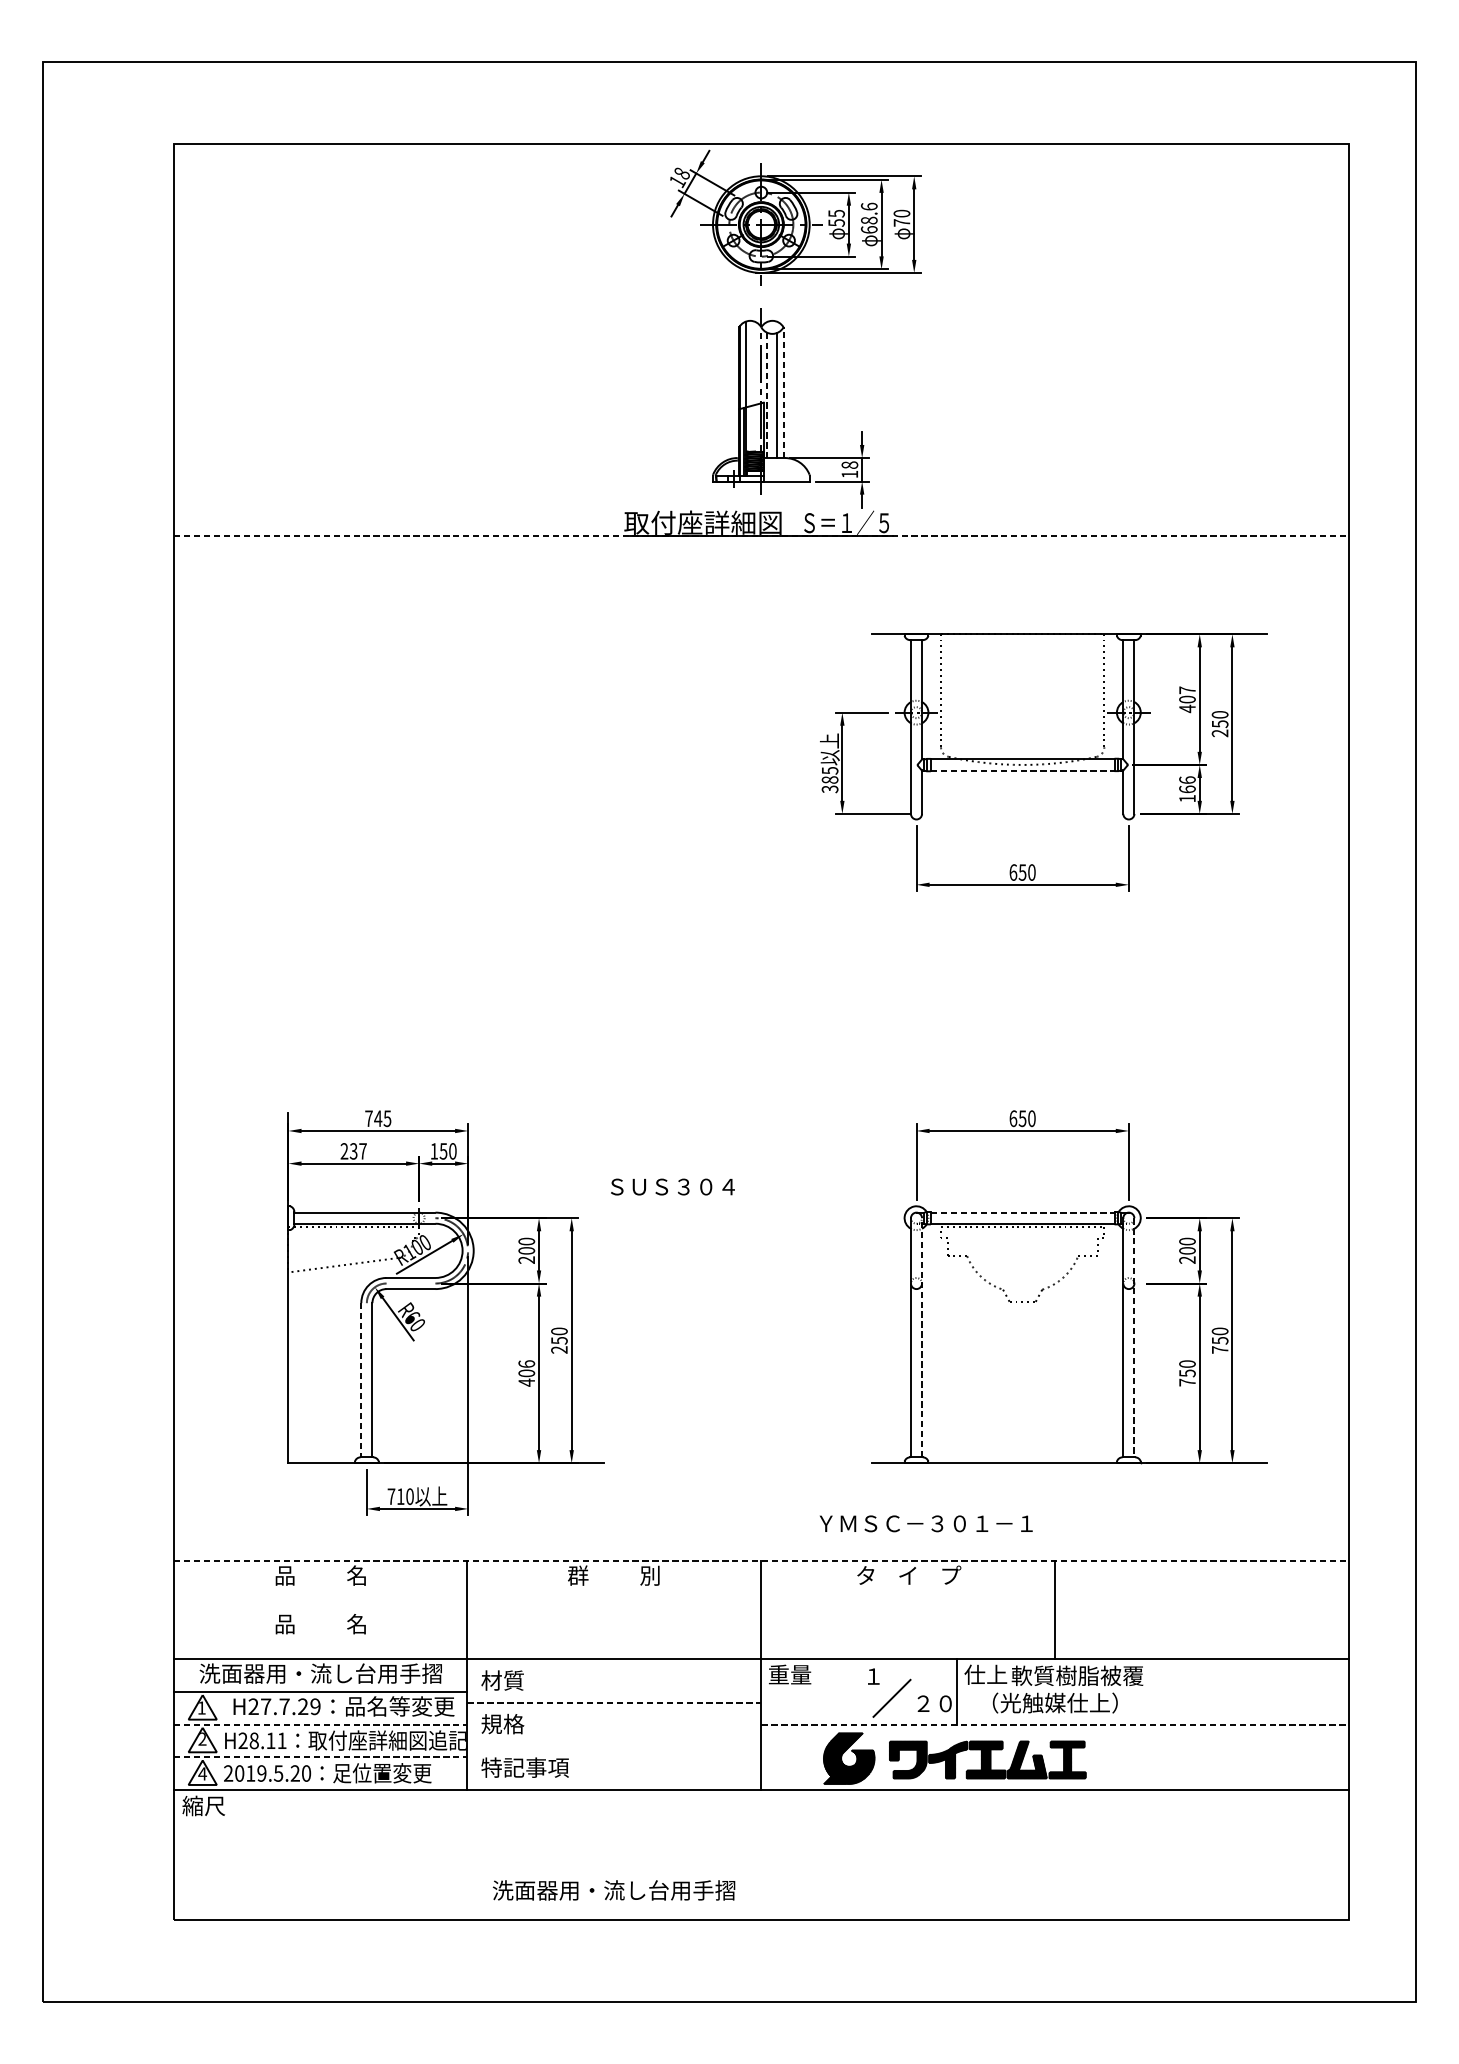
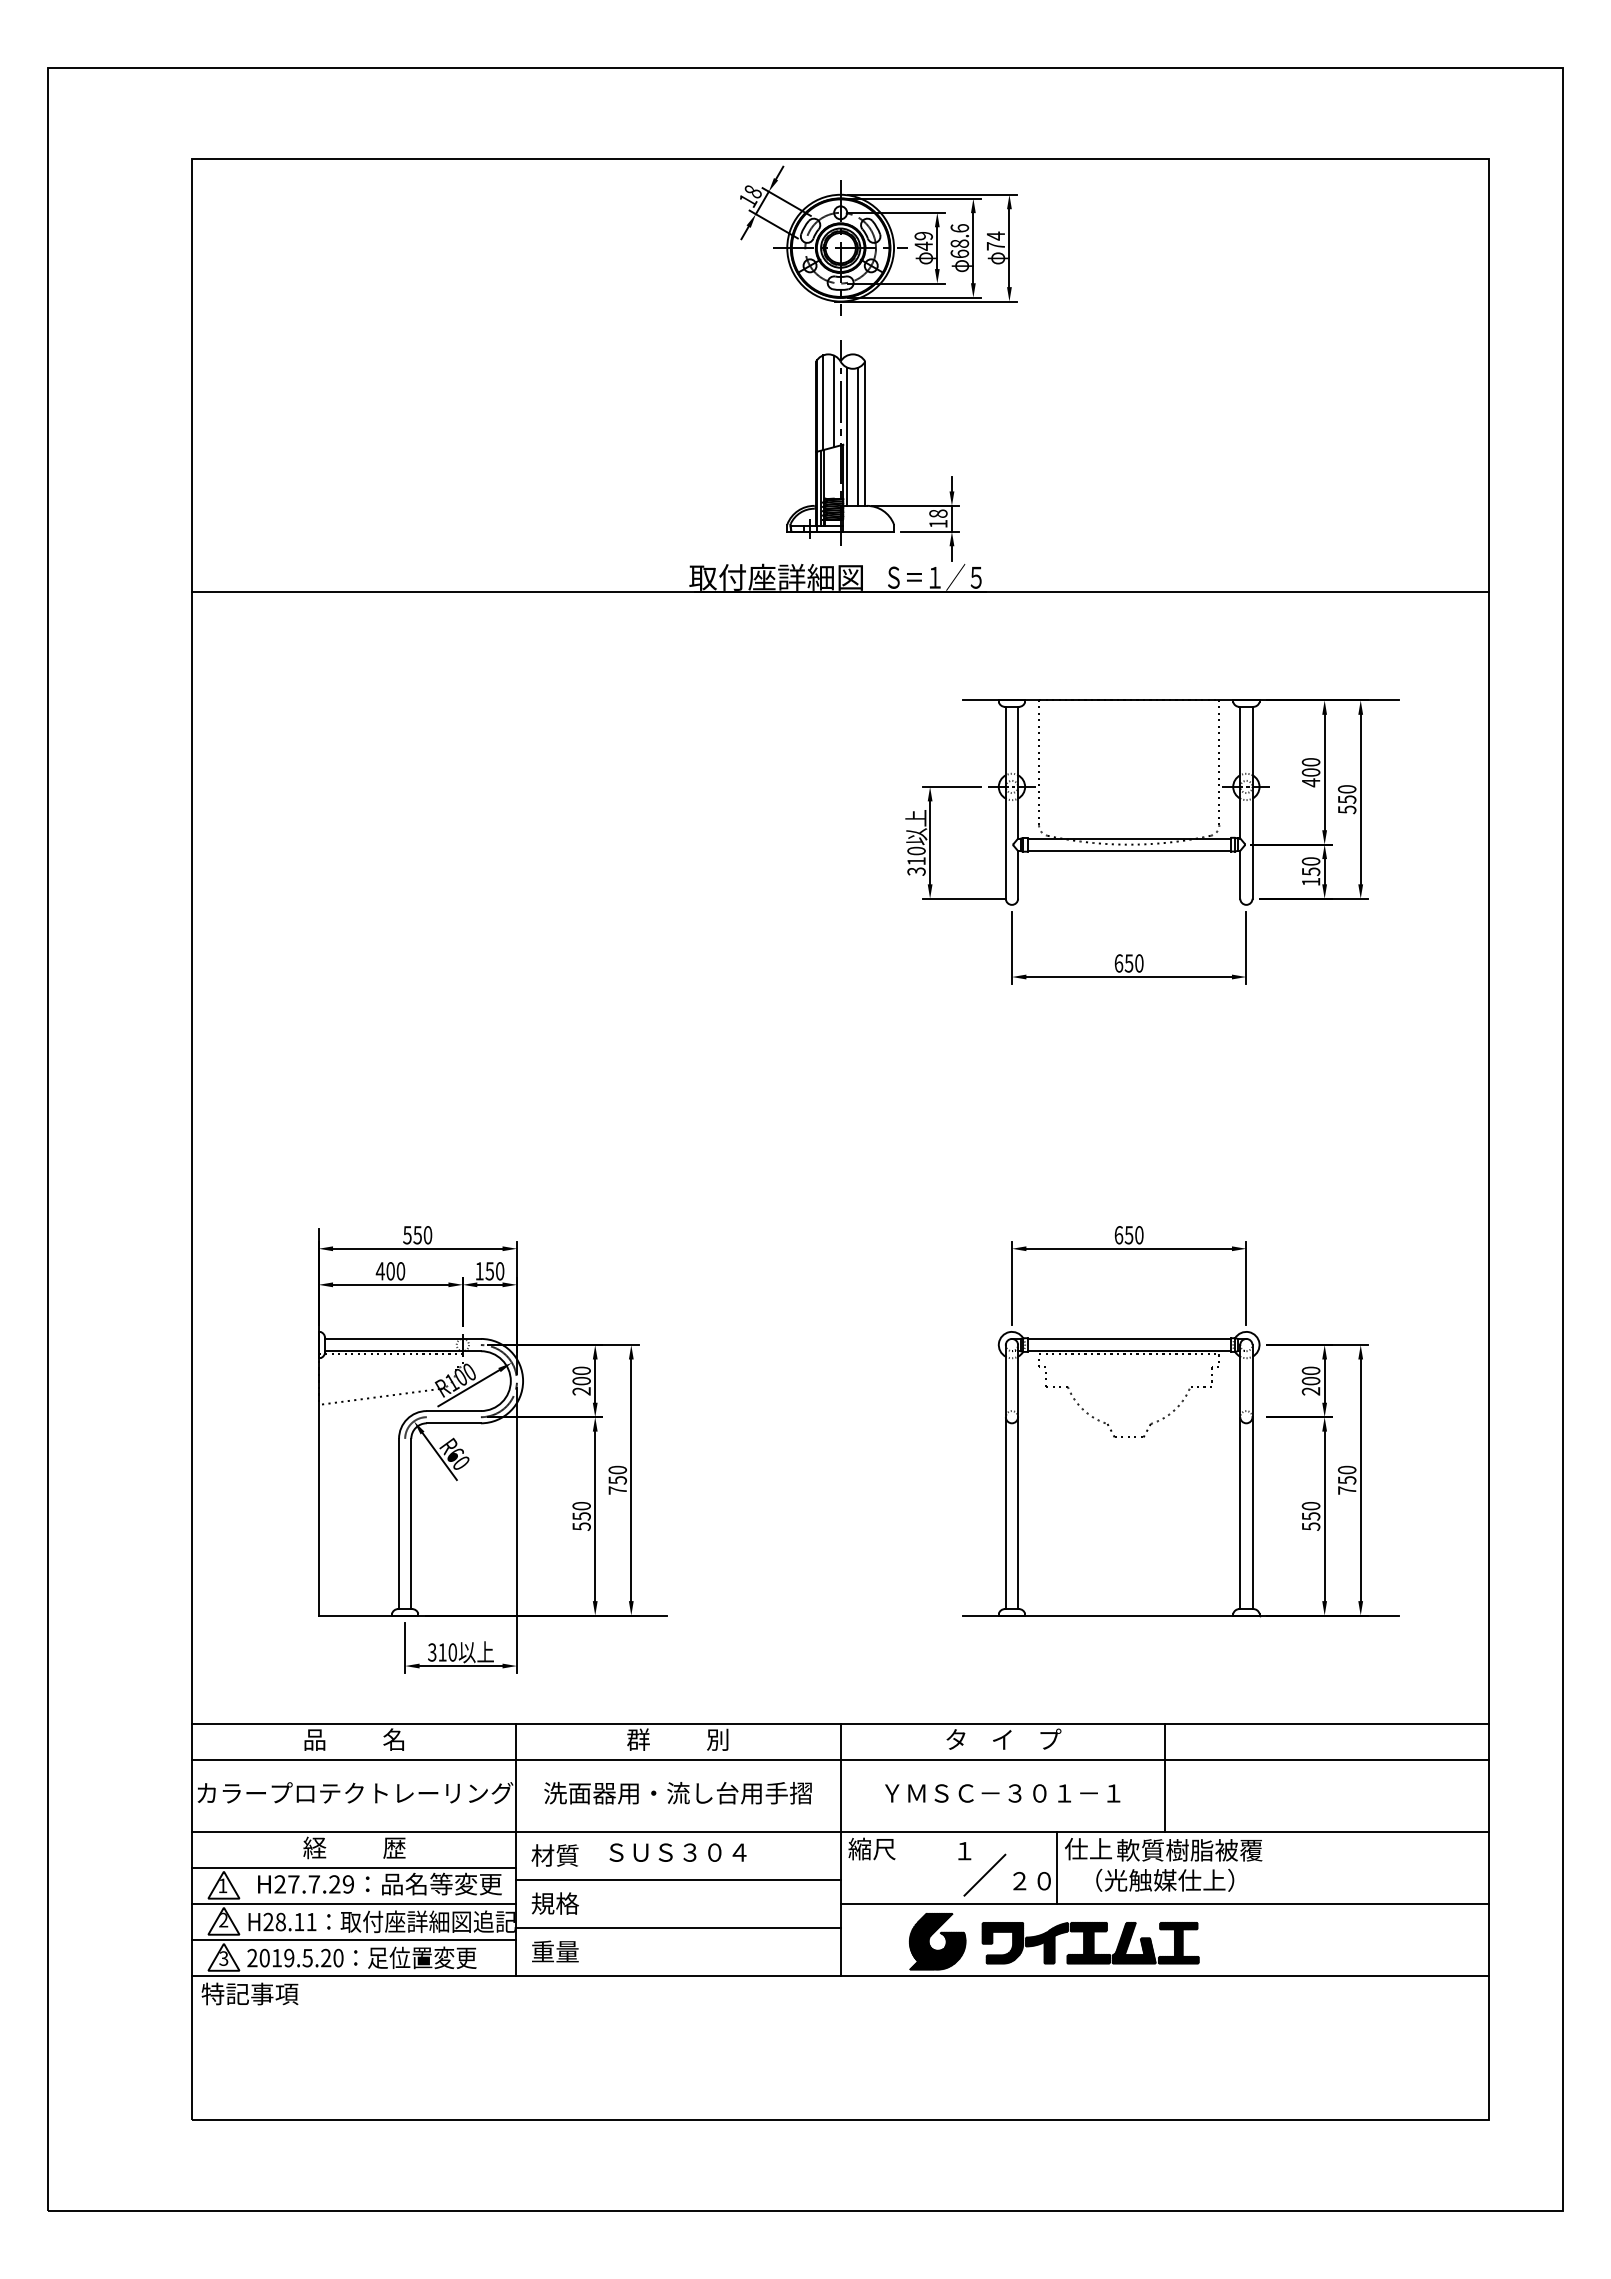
text: (901, 213) -> (995, 235), 70 -> 74
text: (836, 218) -> (923, 241), 55 -> 49
line: (755, 363) -> (834, 401), added
line: (783, 392) -> (865, 433), dashed -> solid
line: (767, 396) -> (847, 437), dashed -> solid
line: (762, 536) -> (841, 592), dashed -> solid
text: (1186, 690) -> (1310, 762), 407 -> 400
text: (1219, 733) -> (1346, 809), 250 -> 550
line: (1022, 770) -> (1129, 850), dashed -> solid
text: (830, 774) -> (916, 855), 385 -> 310
text: (1186, 784) -> (1310, 866), 166 -> 150
text: (378, 1118) -> (417, 1235), 745 -> 550
text: (353, 1151) -> (390, 1271), 237 -> 400
text: (672, 1186) -> (677, 1852), moved
line: (1022, 1212) -> (1129, 1338), dashed -> solid
line: (922, 1338) -> (1018, 1477), dashed -> solid
line: (1134, 1338) -> (1252, 1477), dashed -> solid
text: (559, 1349) -> (617, 1490), 250 -> 750
text: (526, 1373) -> (581, 1516), 406 -> 550
line: (361, 1380) -> (399, 1524), dashed -> solid
text: (1187, 1382) -> (1311, 1526), 750 -> 550
text: (391, 1496) -> (432, 1652), 710 -> 310
text: (926, 1523) -> (1002, 1793), moved
line: (762, 1560) -> (841, 1723), dashed -> solid
line: (761, 1593) -> (840, 1759), added
text: (321, 1624) -> (355, 1793), 品          名 -> カラープロテクトレーリング
text: (320, 1673) -> (354, 1847), 洗面器用・流し台用手摺 -> 経          歴
text: (789, 1674) -> (871, 1848), 重量 -> 縮尺
line: (614, 1703) -> (678, 1880), dashed -> solid
line: (320, 1724) -> (354, 1904), dashed -> solid
line: (1055, 1724) -> (1165, 1904), dashed -> solid
line: (614, 1746) -> (678, 1928), added
line: (320, 1757) -> (354, 1940), dashed -> solid
text: (524, 1767) -> (579, 1951), 特記事項 -> 重量
text: (202, 1773) -> (223, 1958), 4 -> 3
text: (225, 1805) -> (249, 1993), 縮尺 -> 特記事項
text: (613, 1890) -> (677, 1793), moved

